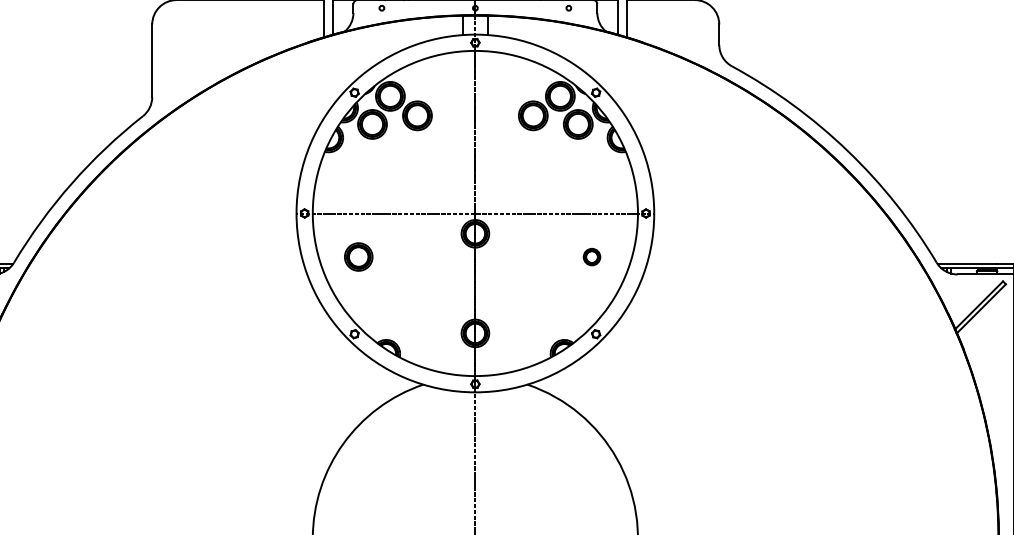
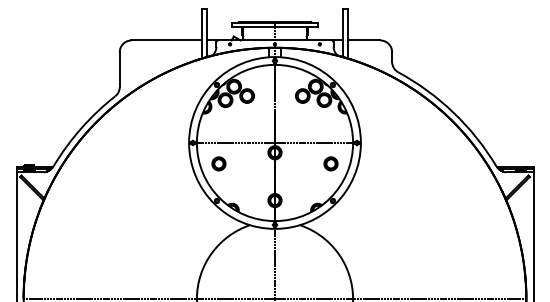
circle: (590, 256) -> (330, 163), size x1.67

